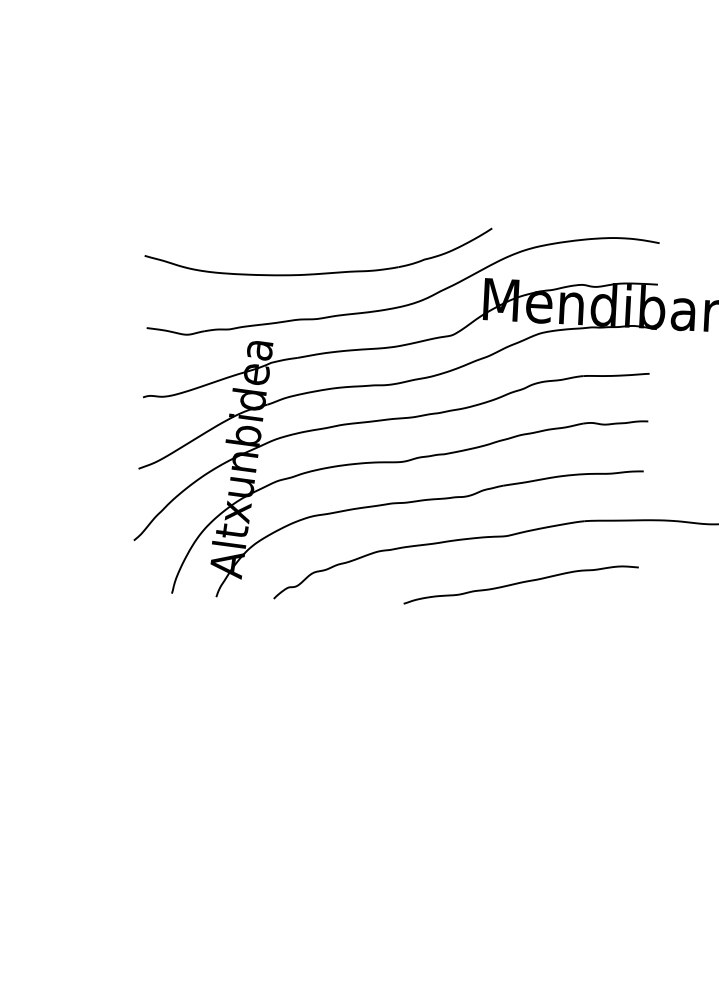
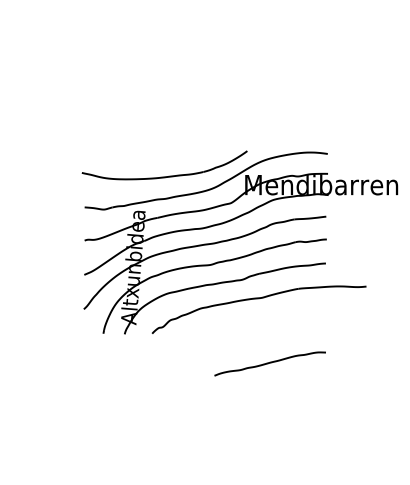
curve: (519, 584) -> (269, 363), moved

